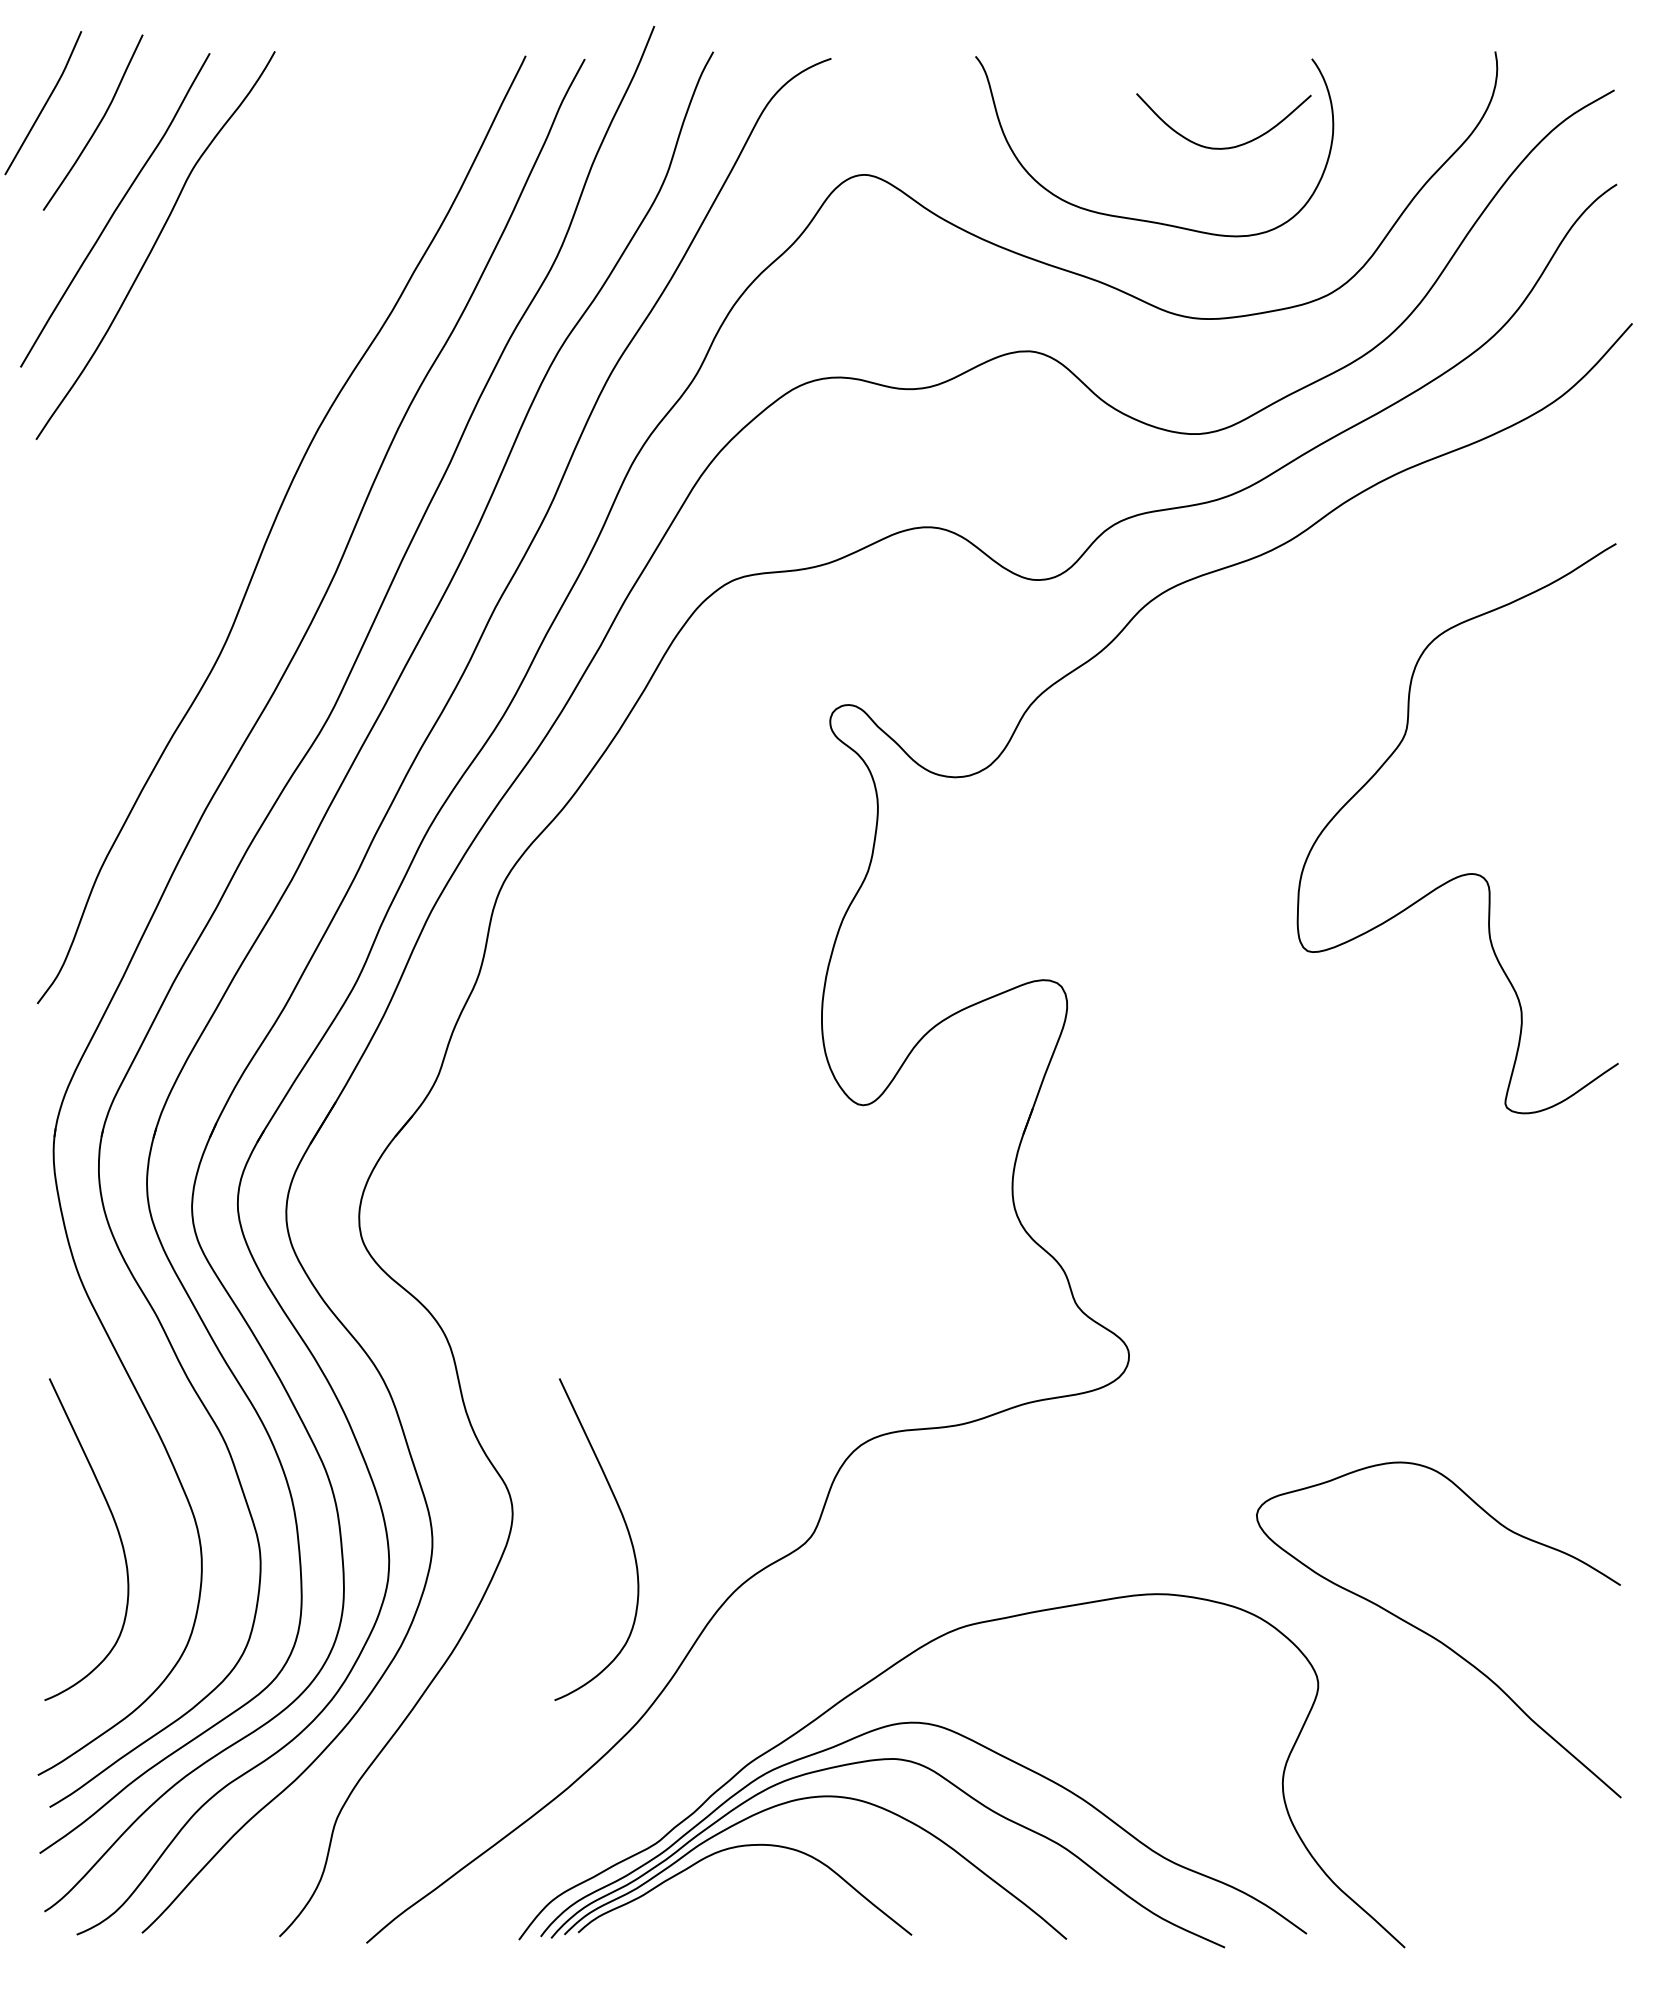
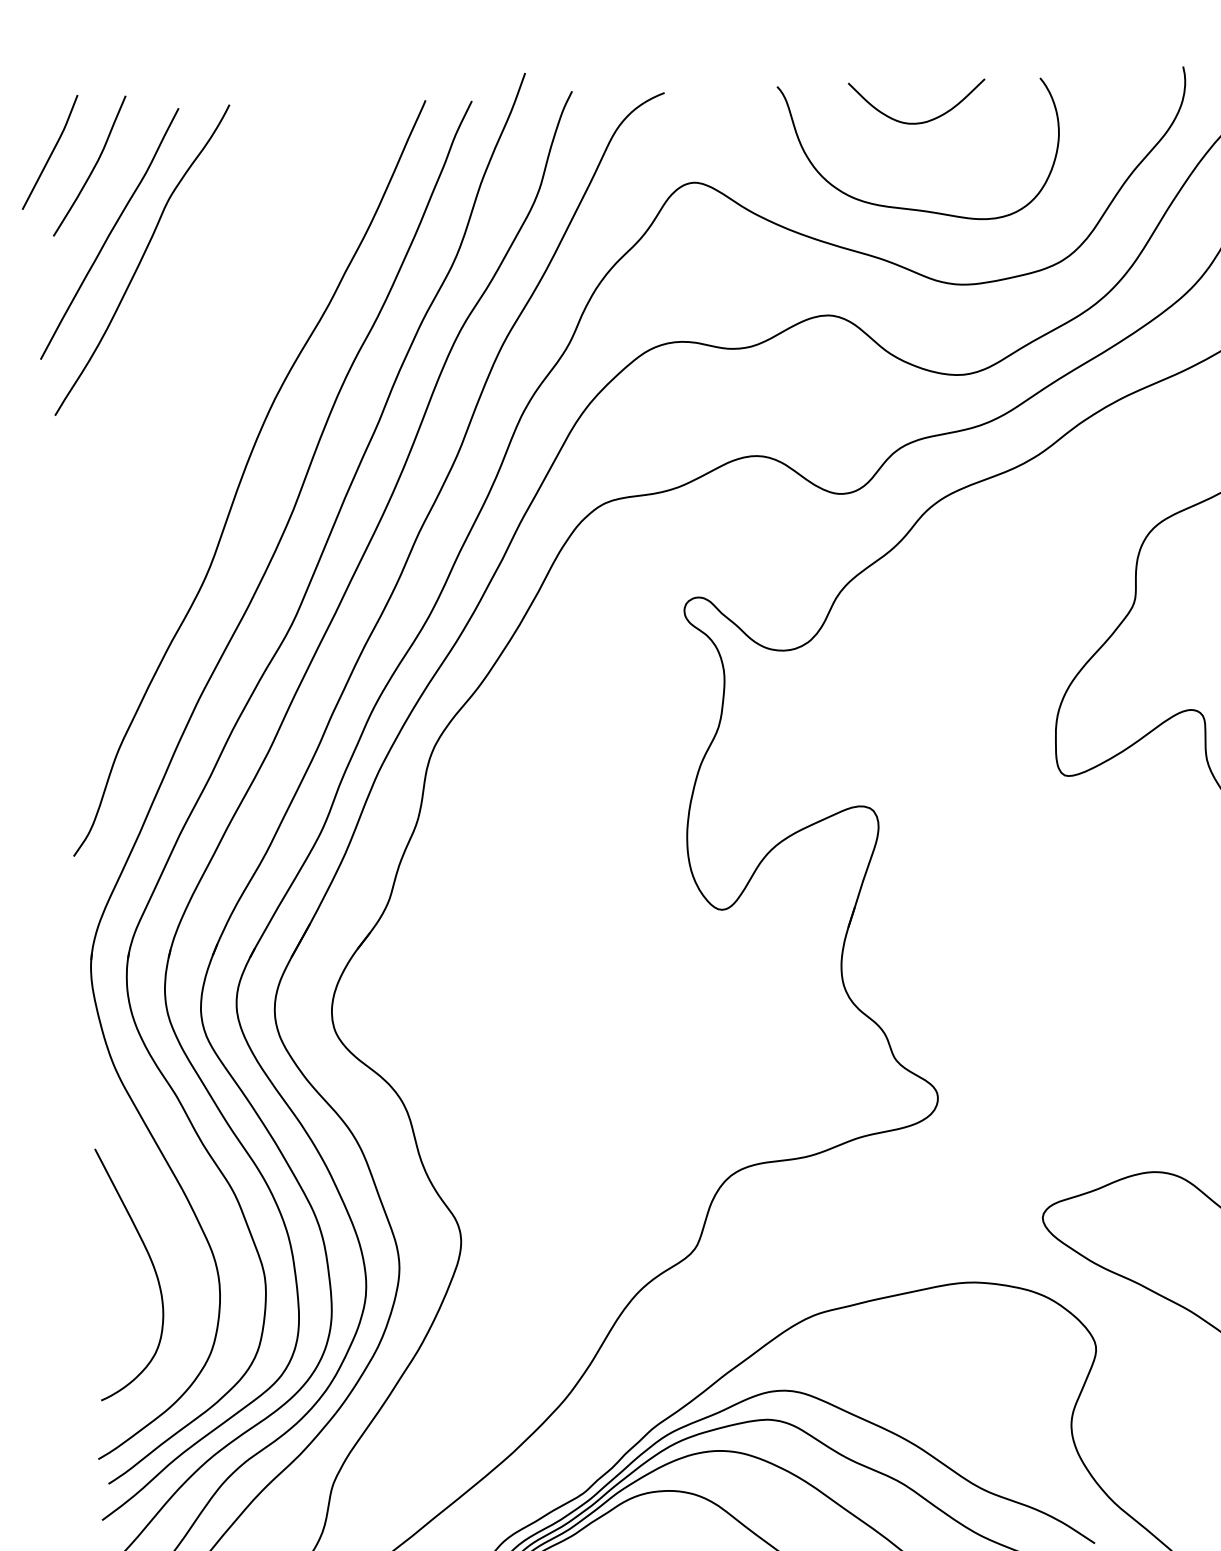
curve: (1223, 147) -> (917, 122), moved
curve: (626, 1529) -> (550, 1248), removed

